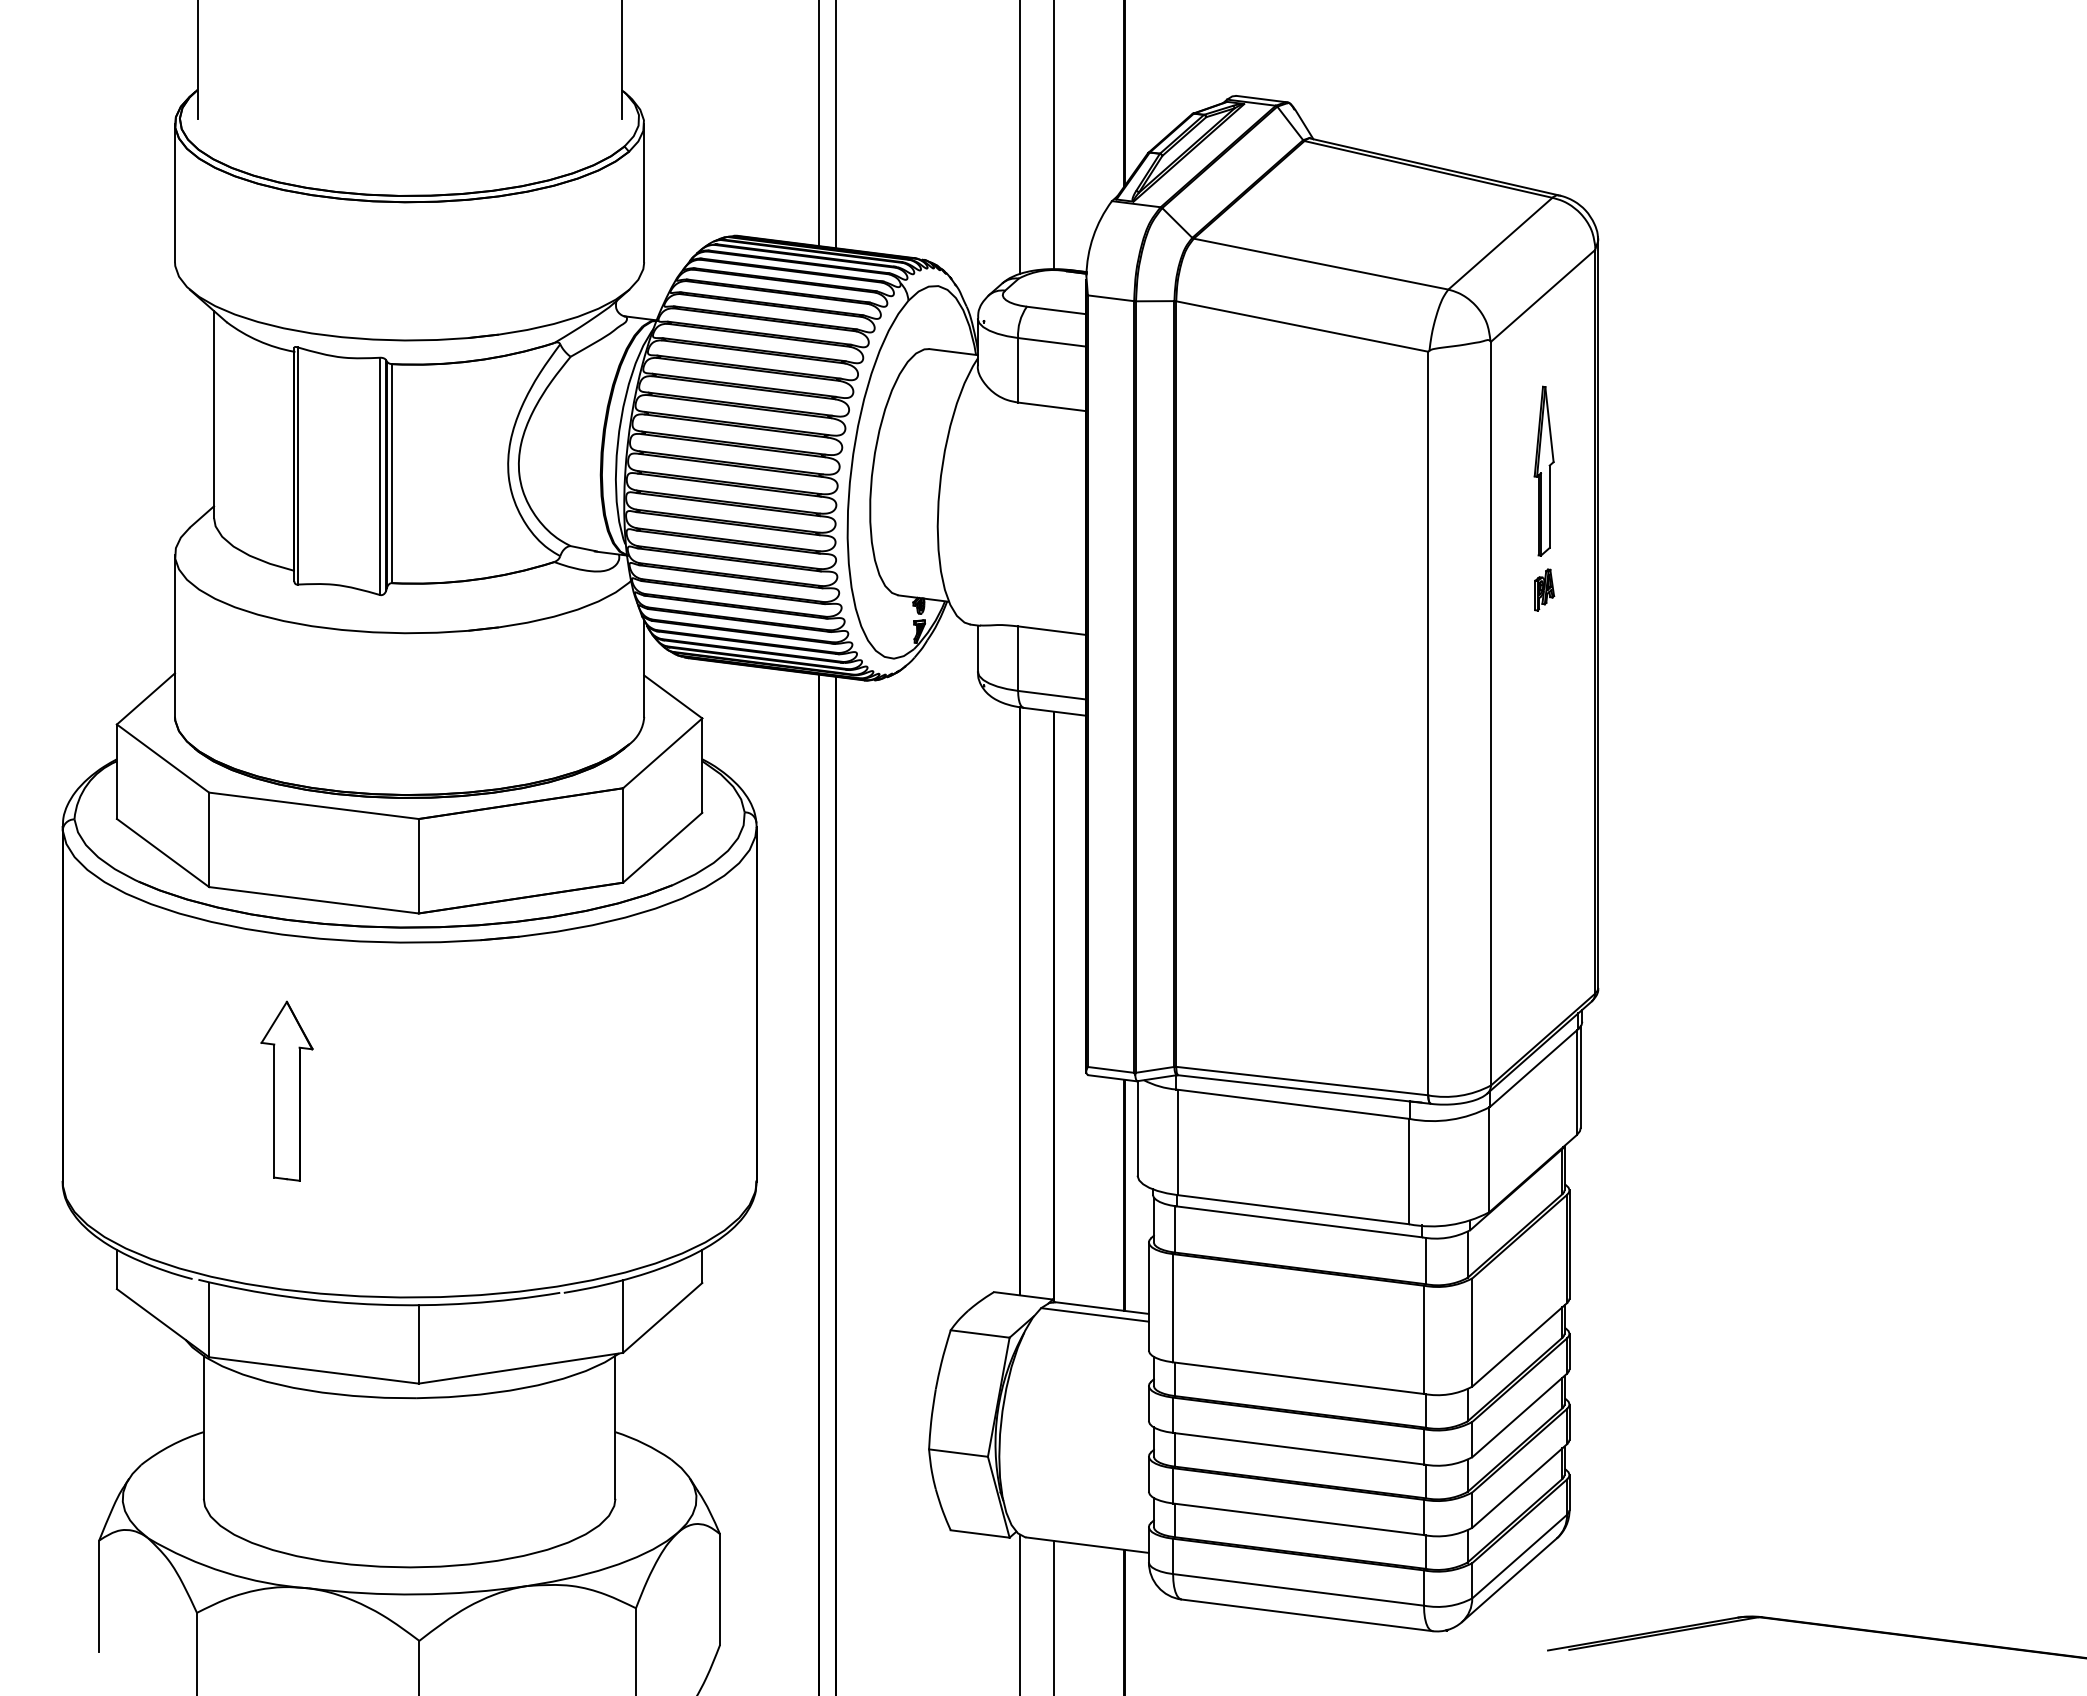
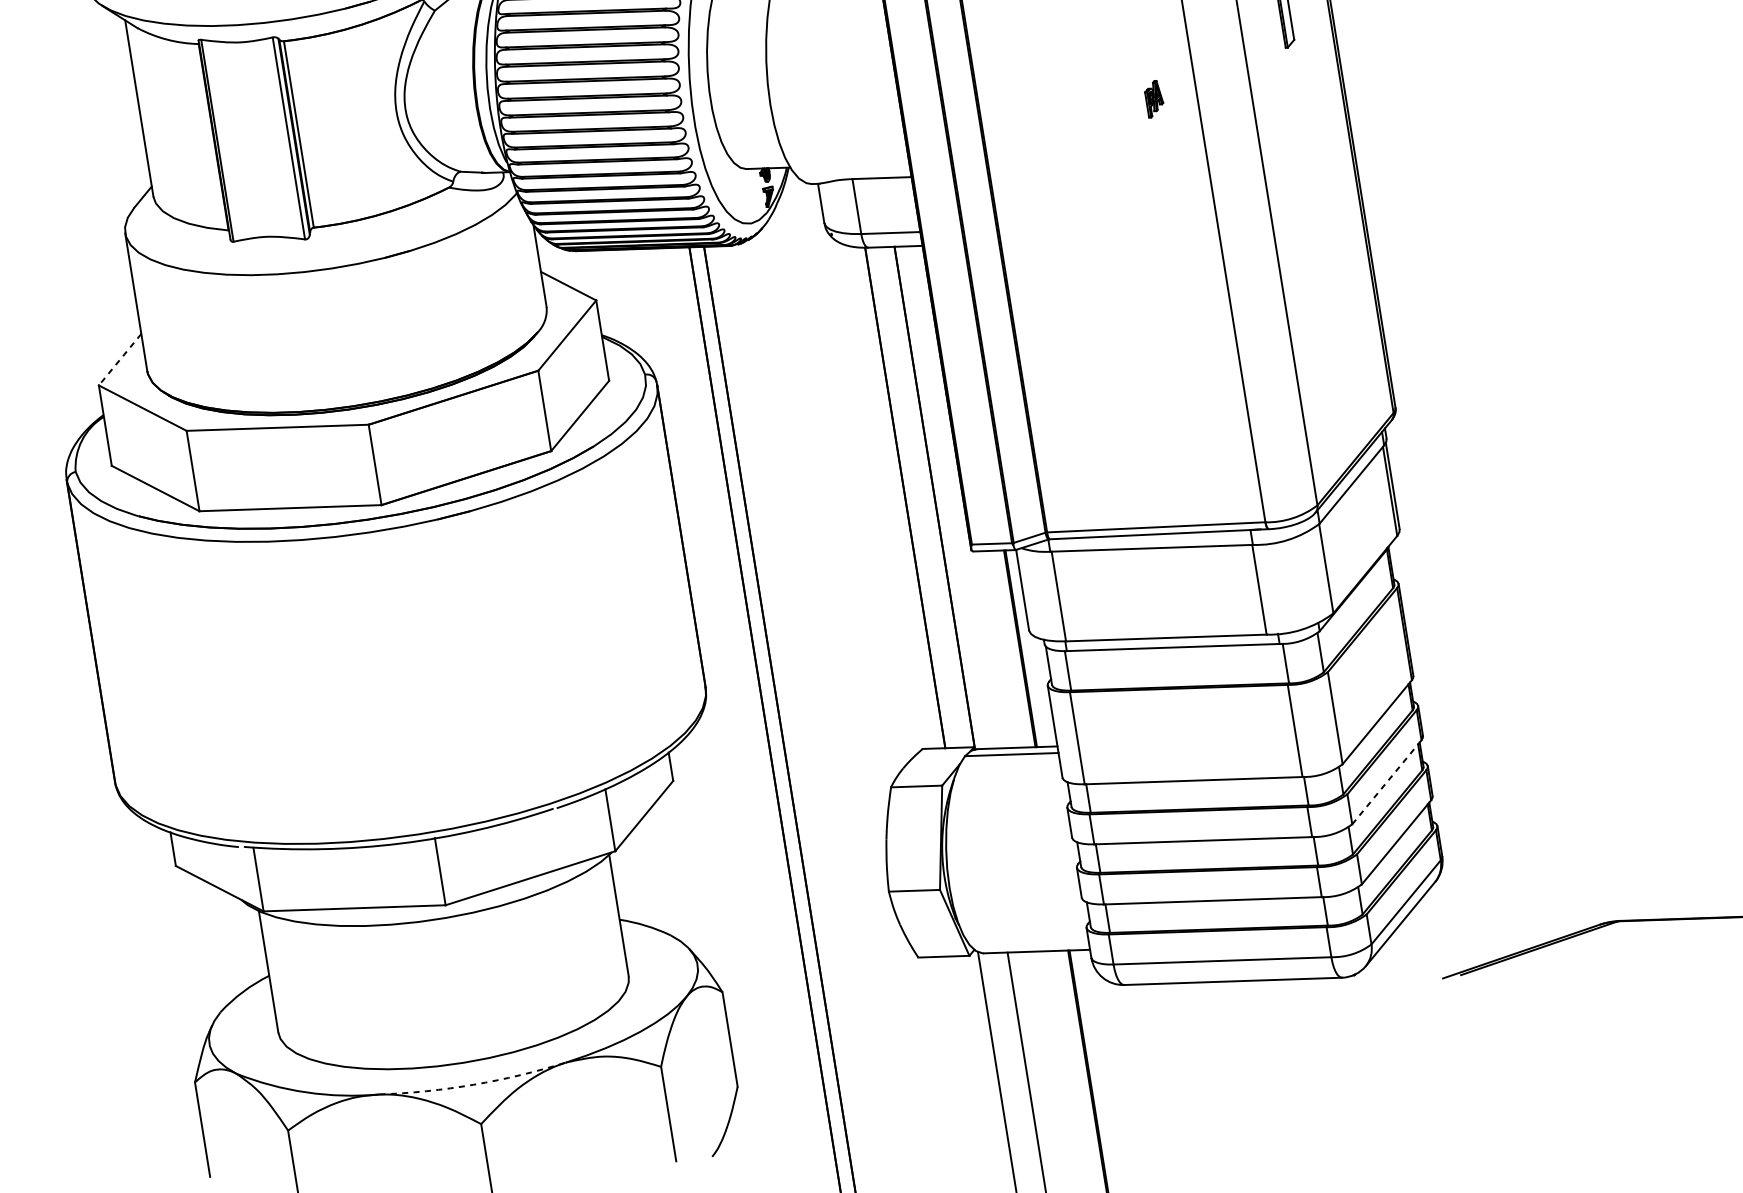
part: (1544, 589) -> (1154, 98), moved
line: (145, 698) -> (119, 359), solid -> dashed
part: (286, 1090) -> (293, 673), removed
line: (1520, 1415) -> (1387, 782), solid -> dashed
arc: (418, 1594) -> (474, 1084), solid -> dashed

